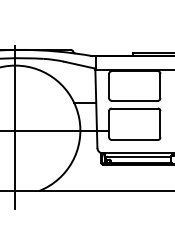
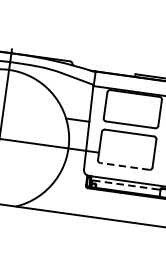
line: (134, 139) -> (124, 165), solid -> dashed
line: (139, 157) -> (127, 185), solid -> dashed

